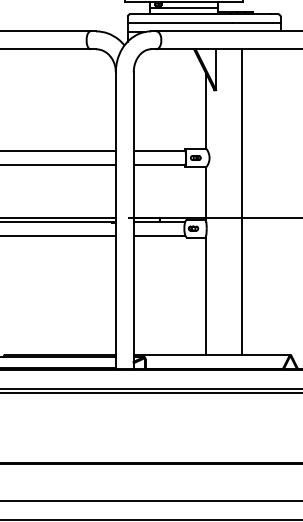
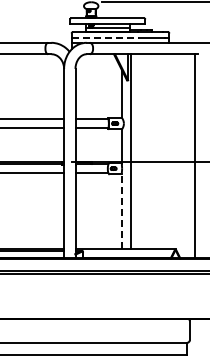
line: (180, 23) -> (105, 37), solid -> dashed
line: (241, 201) -> (130, 151), moved
line: (205, 293) -> (121, 210), solid -> dashed

